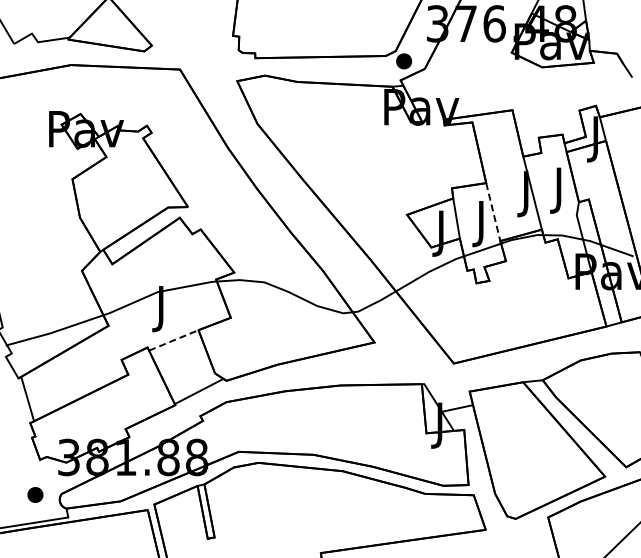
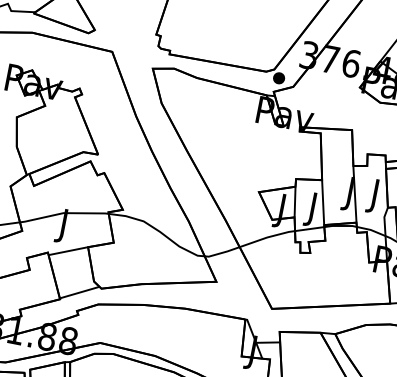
line: (493, 212) -> (323, 202), dashed -> solid
line: (173, 340) -> (68, 251), dashed -> solid

